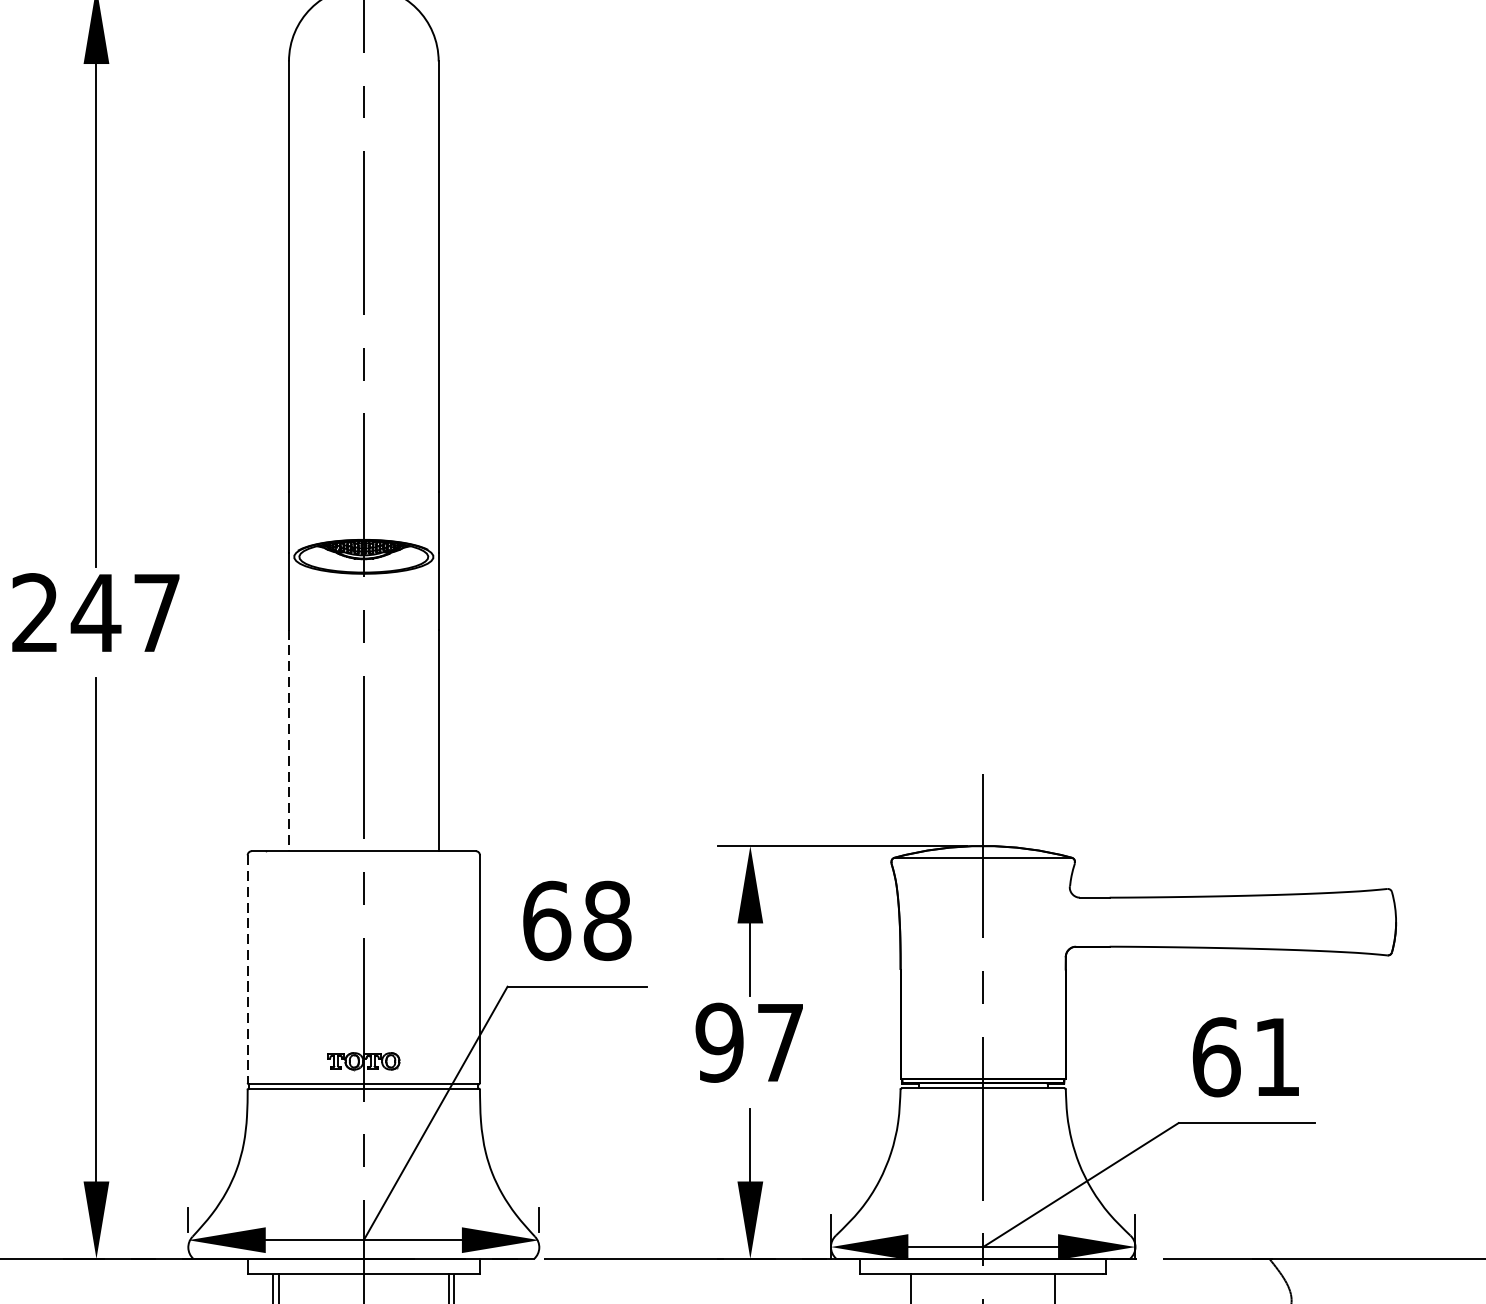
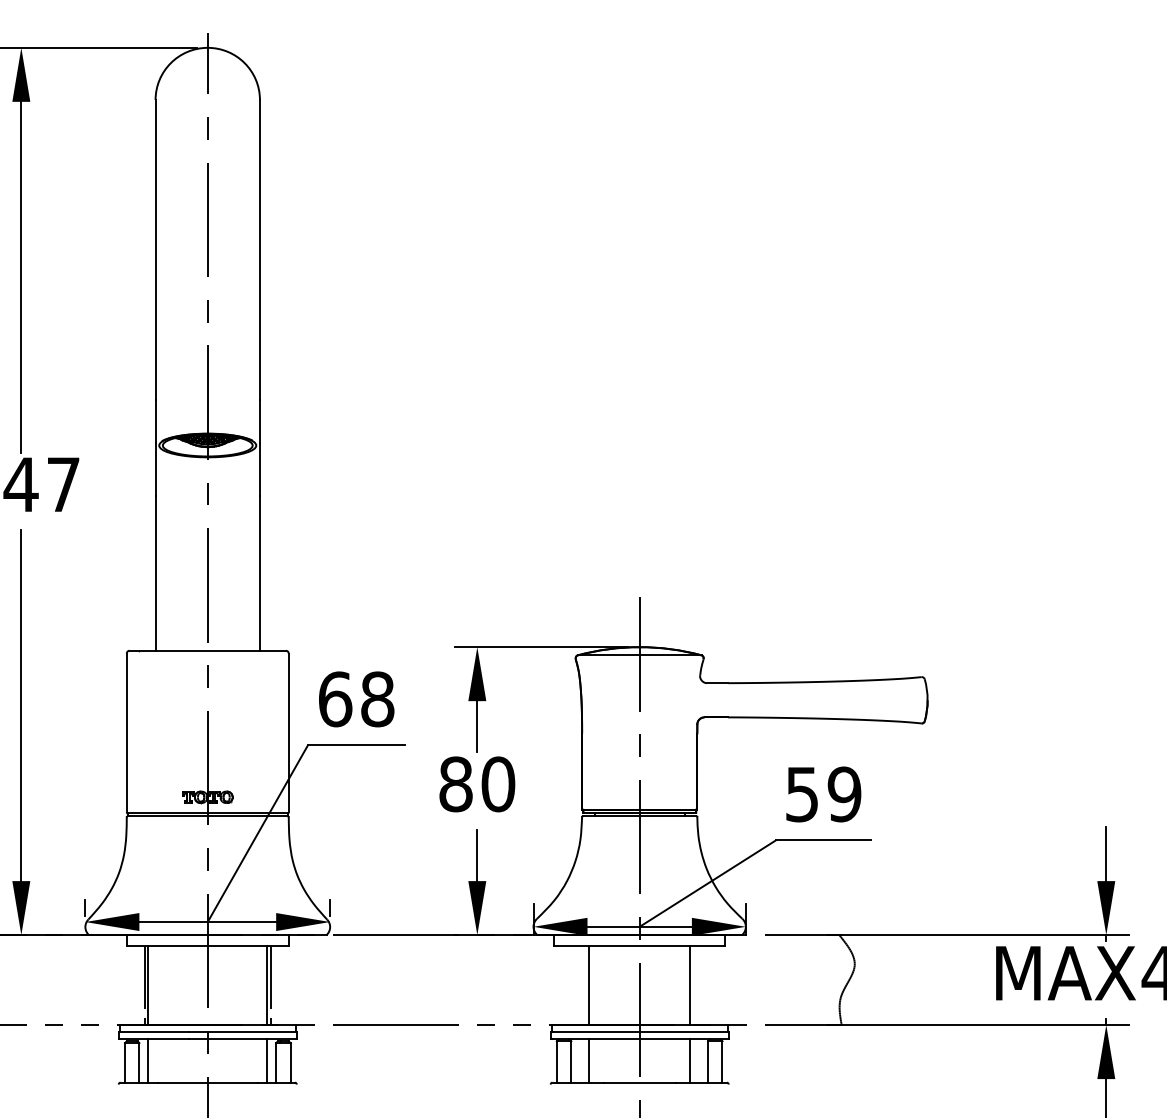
line: (288, 740) -> (155, 573), dashed -> solid
line: (247, 969) -> (126, 733), dashed -> solid
text: (750, 1042) -> (477, 784), 97 -> 80
text: (1246, 1057) -> (823, 794), 61 -> 59

